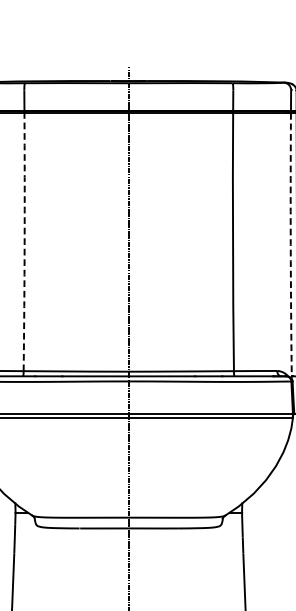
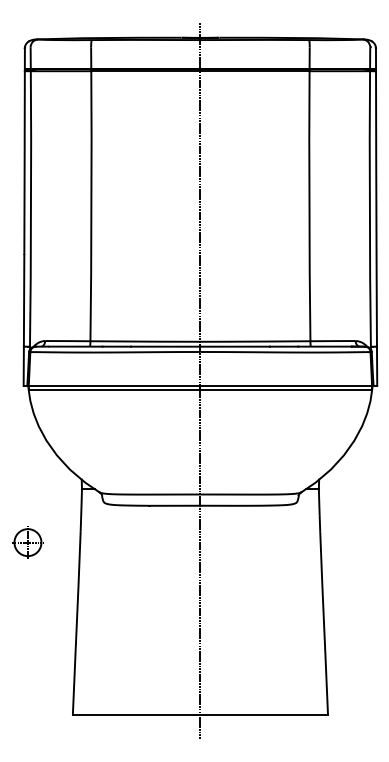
arc: (24, 242) -> (91, 206), dashed -> solid
arc: (290, 244) -> (369, 208), dashed -> solid

